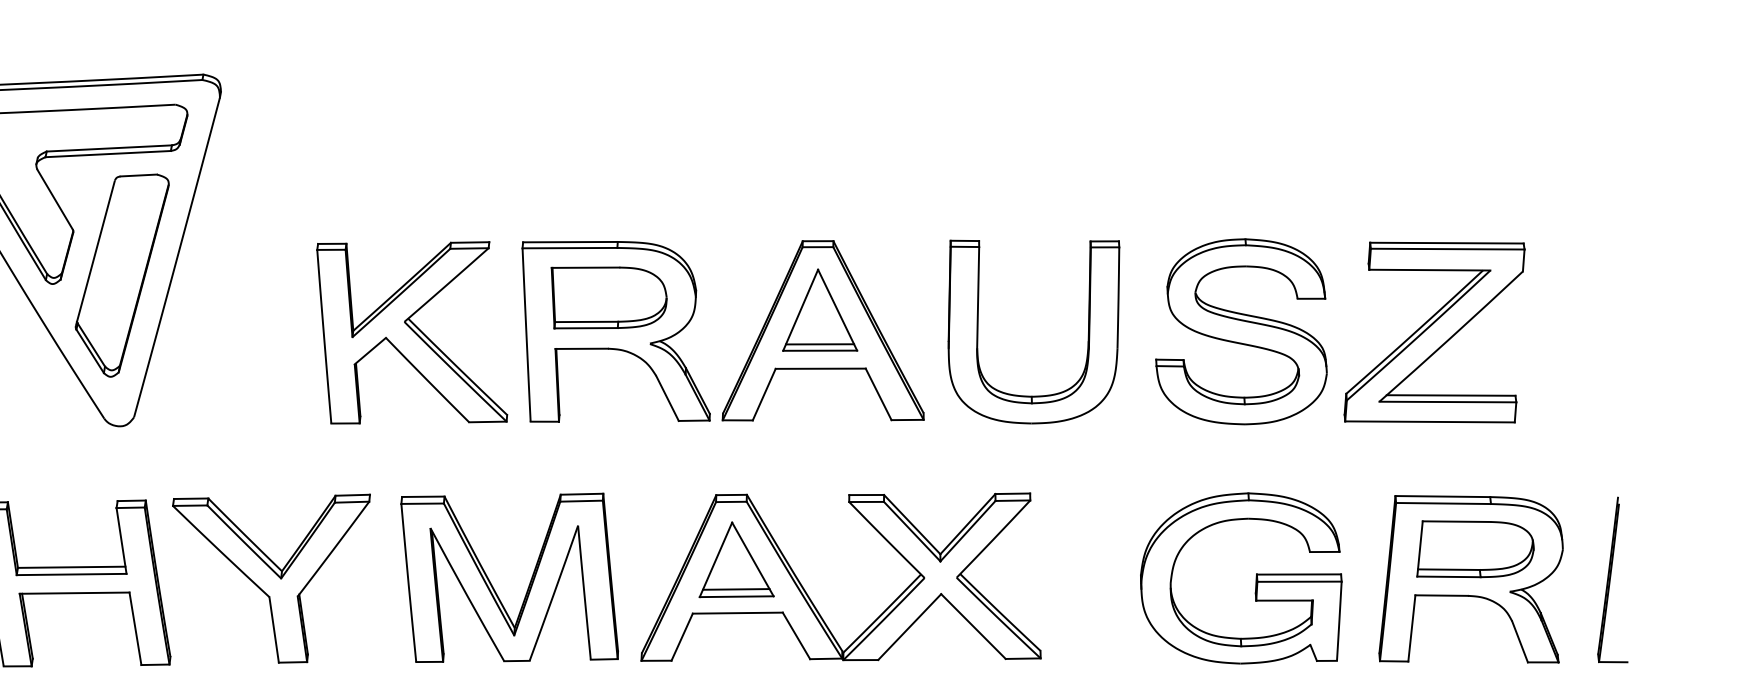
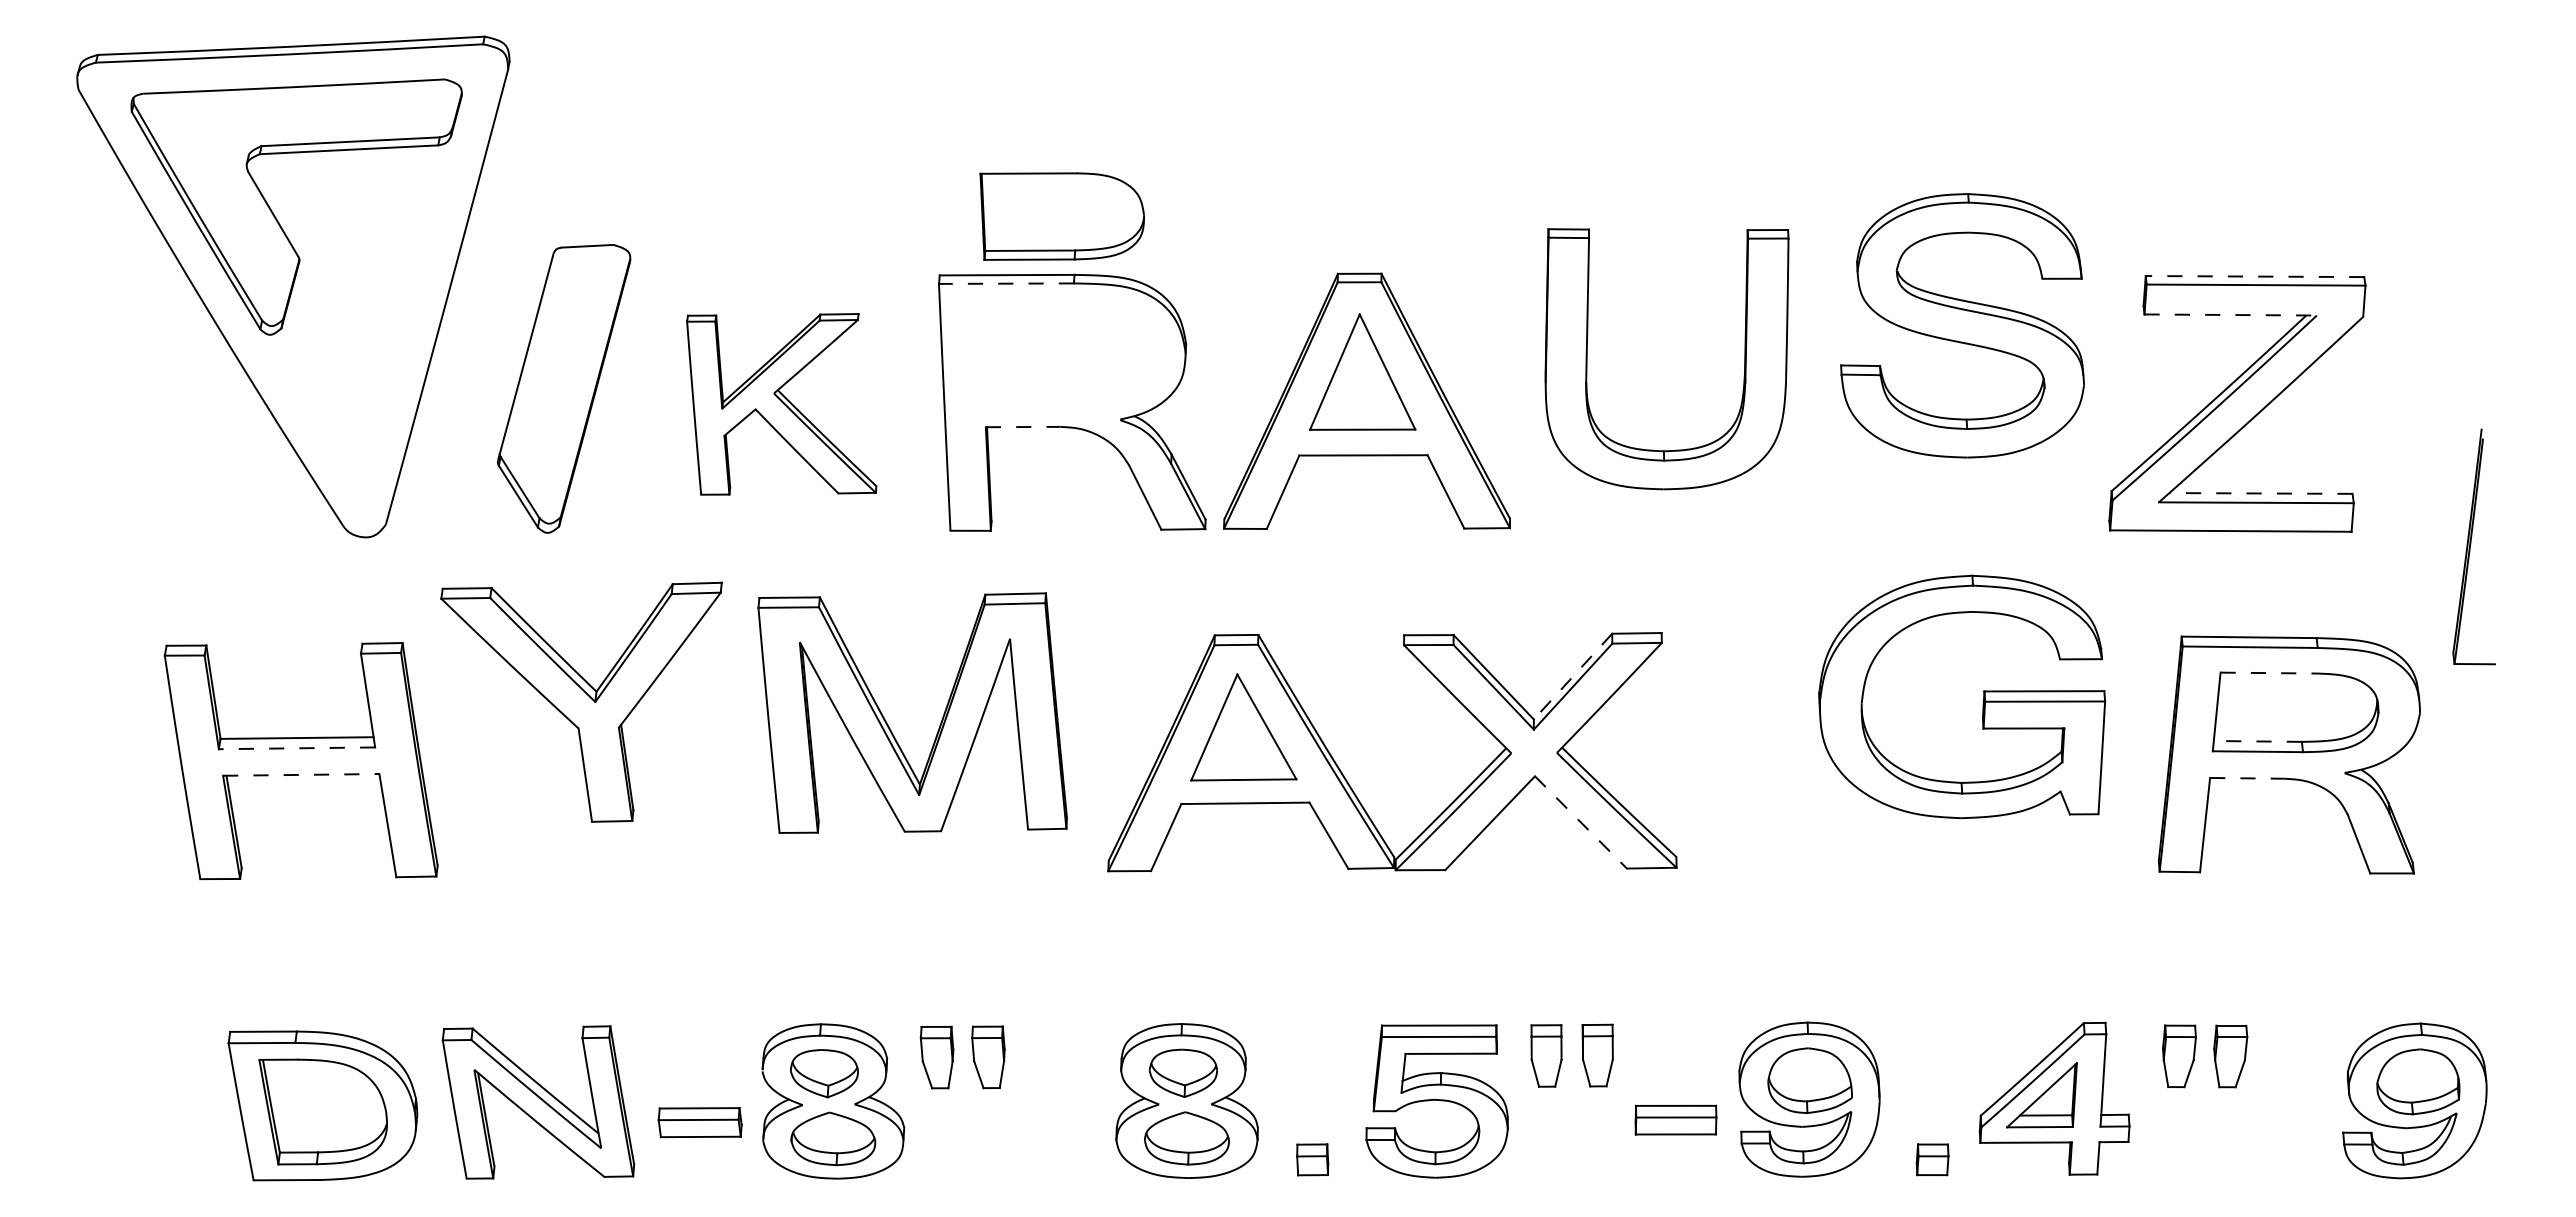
line: (1446, 243) -> (2254, 276), solid -> dashed
line: (569, 248) -> (1005, 283), solid -> dashed
line: (1430, 270) -> (2231, 315), solid -> dashed
part: (122, 275) -> (564, 388), moved
part: (608, 297) -> (1061, 216), moved
part: (1241, 331) -> (1962, 325), moved
part: (1088, 332) -> (1744, 359), moved
part: (411, 333) -> (781, 404), size x0.7
line: (819, 344) -> (1361, 420), removed
line: (581, 349) -> (1023, 427), solid -> dashed
line: (1450, 395) -> (2260, 493), solid -> dashed
line: (1457, 521) -> (2269, 673), solid -> dashed
line: (967, 524) -> (1572, 676), solid -> dashed
line: (1448, 569) -> (2257, 741), solid -> dashed
line: (71, 574) -> (296, 748), solid -> dashed
part: (271, 578) -> (581, 701), moved
part: (1256, 578) -> (1983, 696), moved
part: (1612, 579) -> (2473, 546), moved
part: (492, 585) -> (888, 724), moved
line: (735, 589) -> (1242, 769), removed
line: (74, 592) -> (301, 774), solid -> dashed
line: (1441, 595) -> (2247, 778), solid -> dashed
line: (973, 626) -> (1581, 822), solid -> dashed

